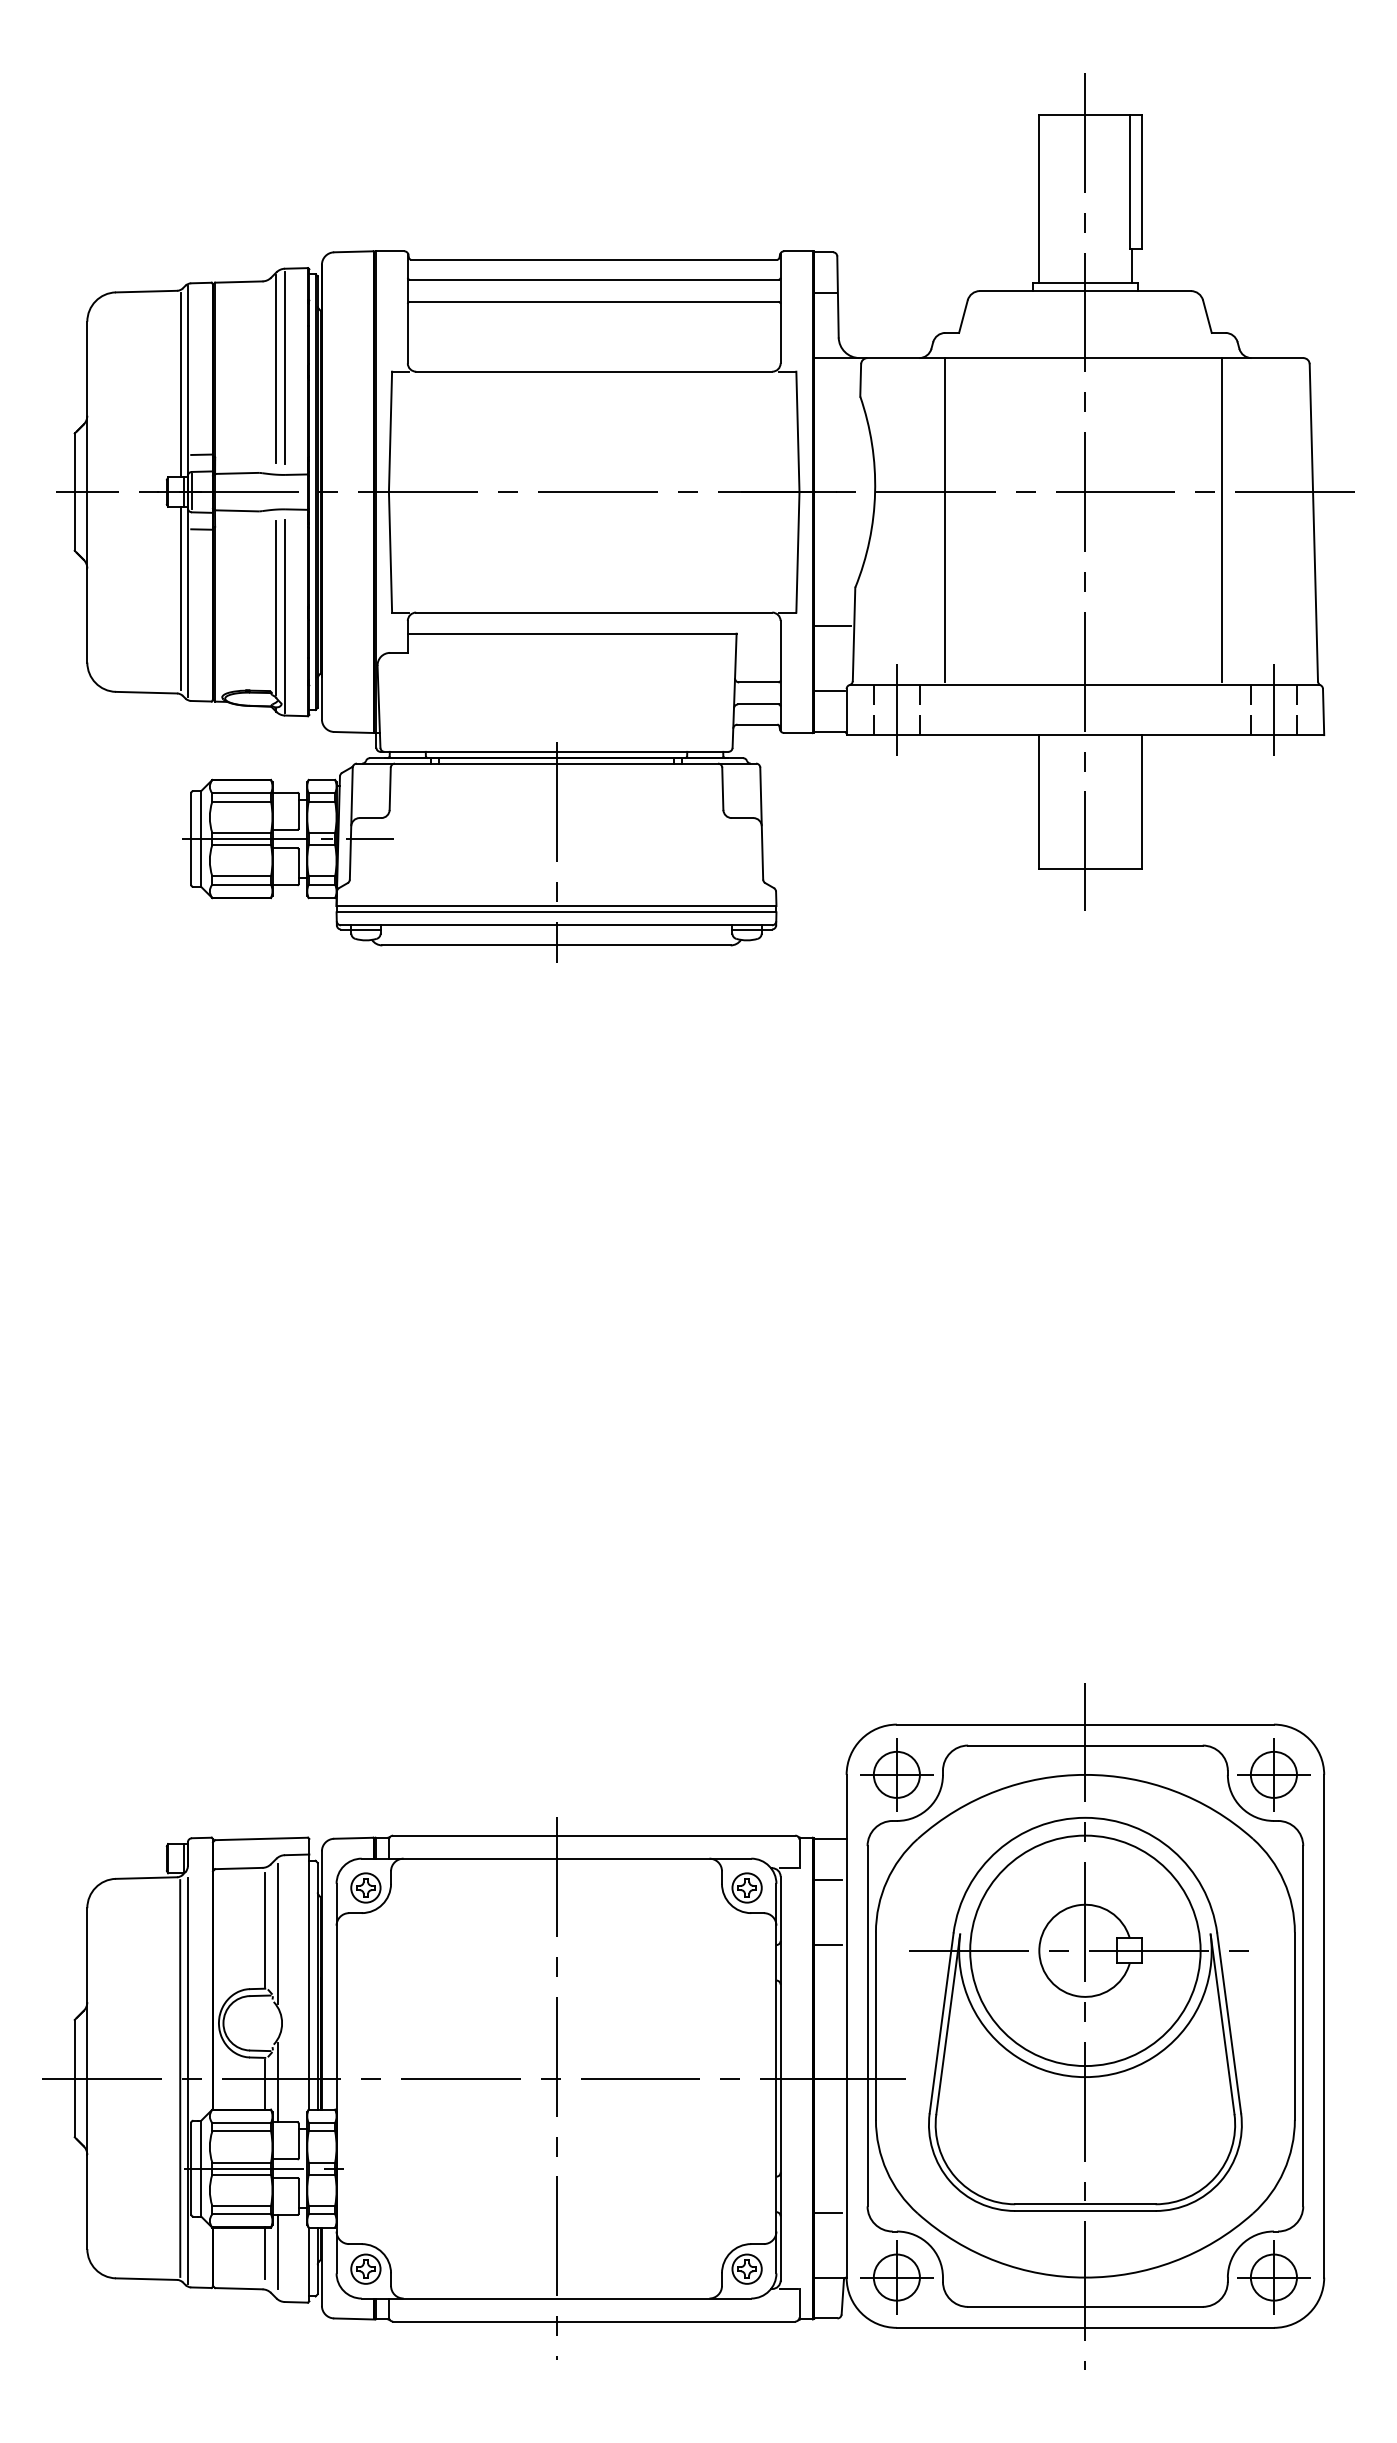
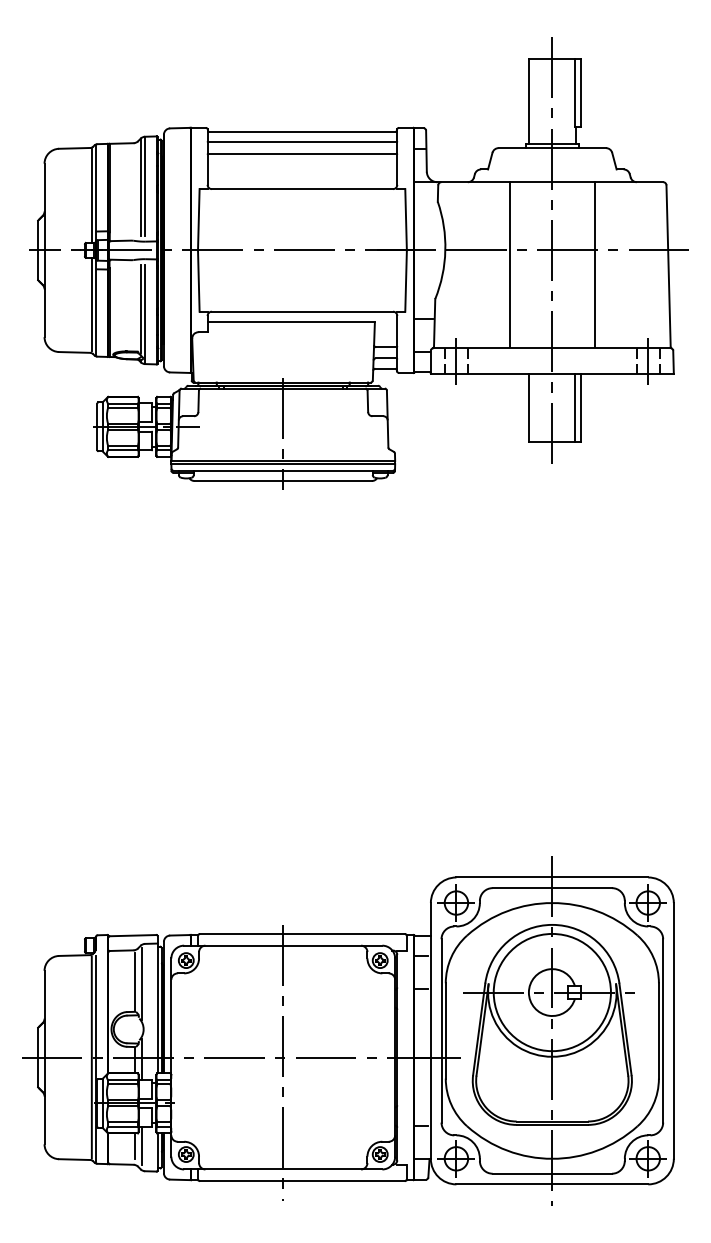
line: (944, 519) -> (509, 264), moved
line: (1221, 519) -> (594, 264), moved
line: (1128, 802) -> (574, 408), added

